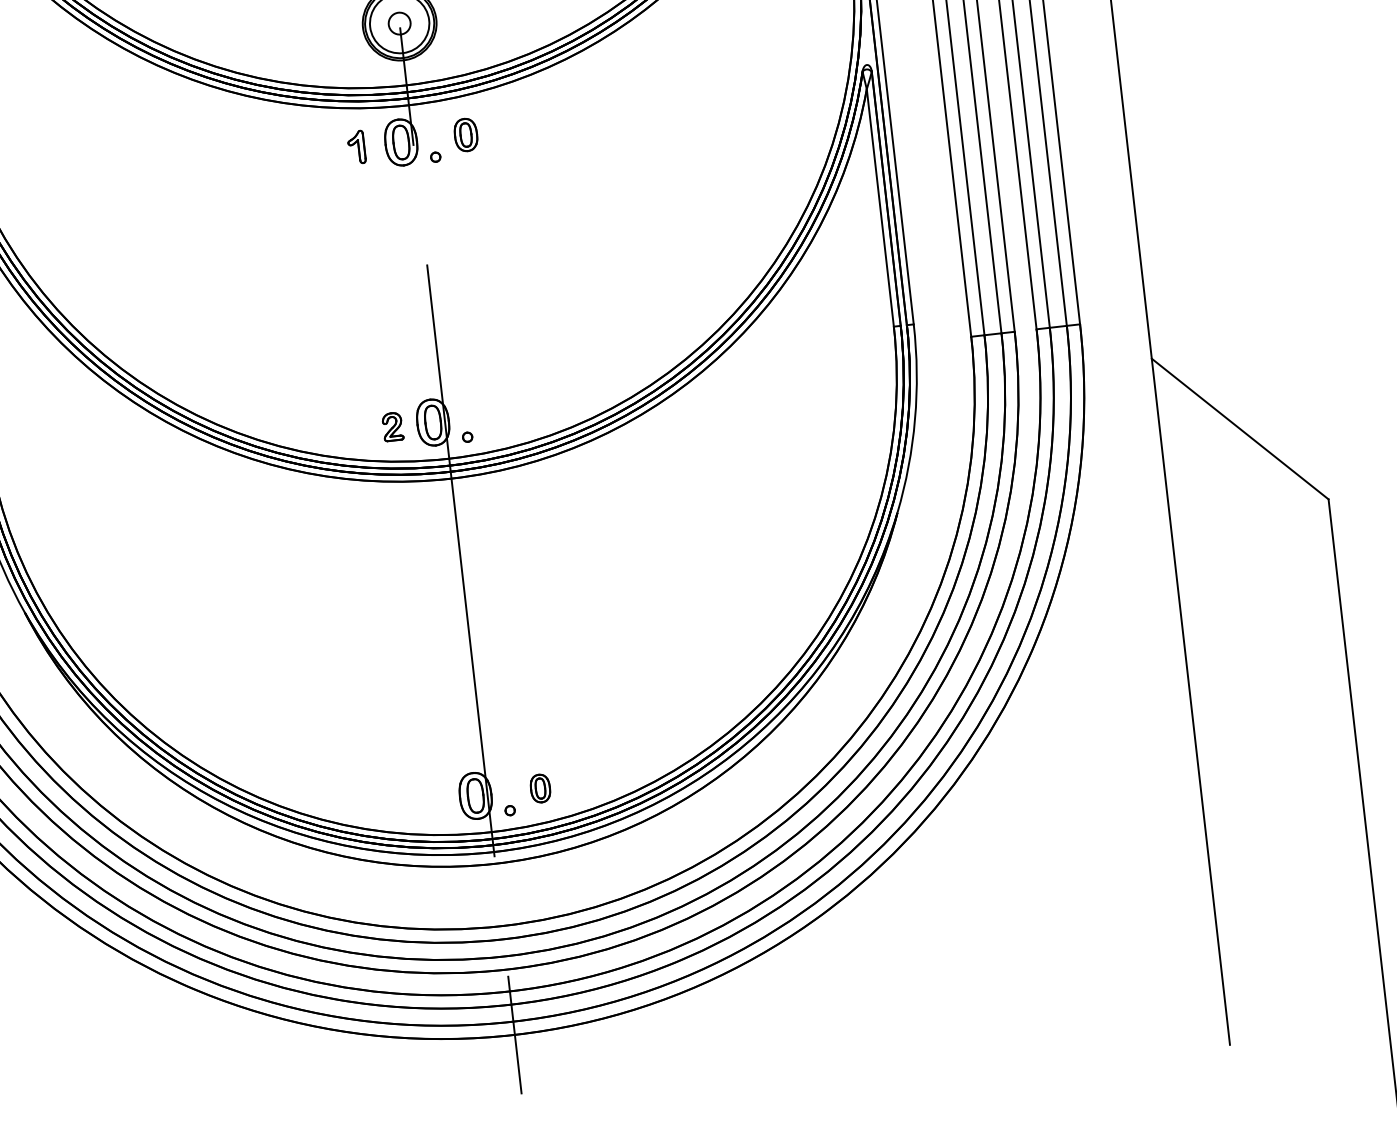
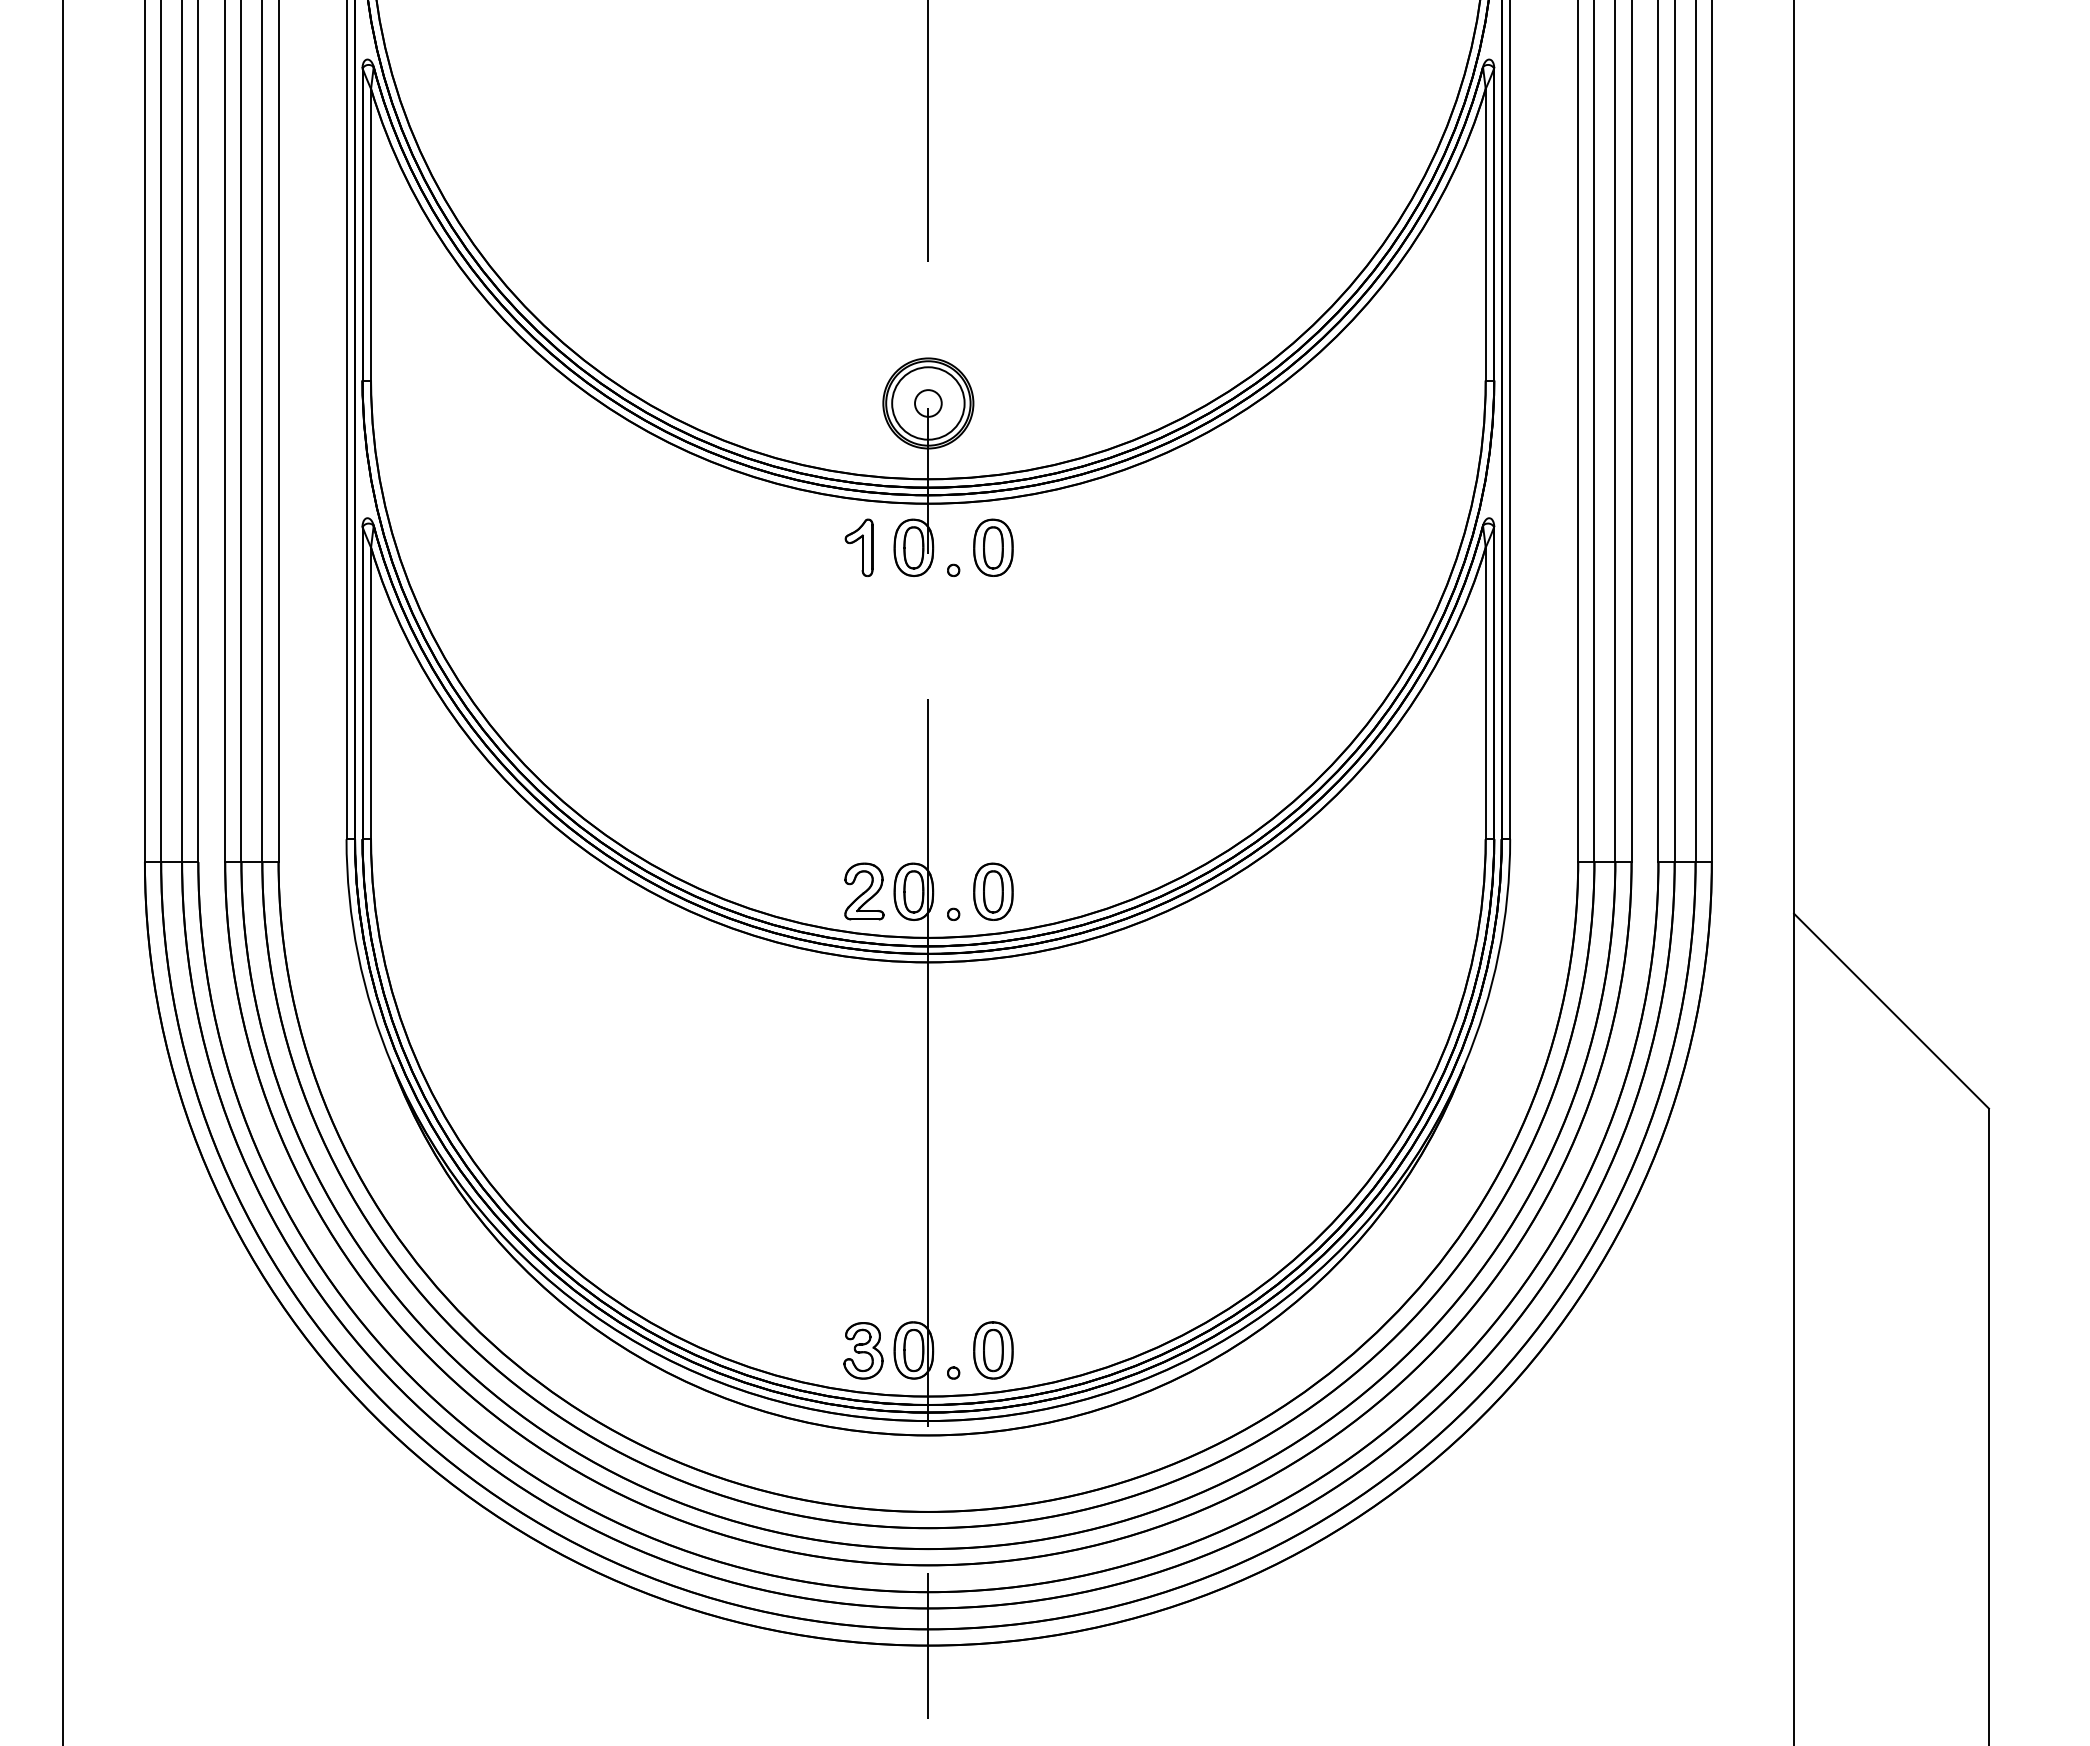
part: (466, 134) -> (993, 547), size x1.43
part: (356, 147) -> (858, 547), size x1.43
part: (497, 414) -> (993, 891), added
part: (392, 426) -> (864, 891), size x1.67
part: (540, 788) -> (993, 1350), size x1.67
part: (434, 800) -> (863, 1350), added

